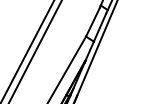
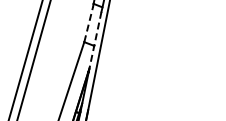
line: (92, 21) -> (88, 23), solid -> dashed
line: (95, 38) -> (95, 41), solid -> dashed

